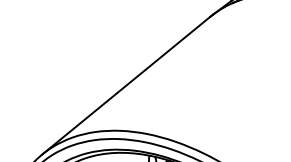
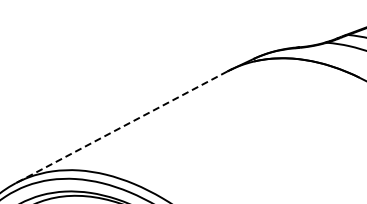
line: (125, 86) -> (121, 127), solid -> dashed

